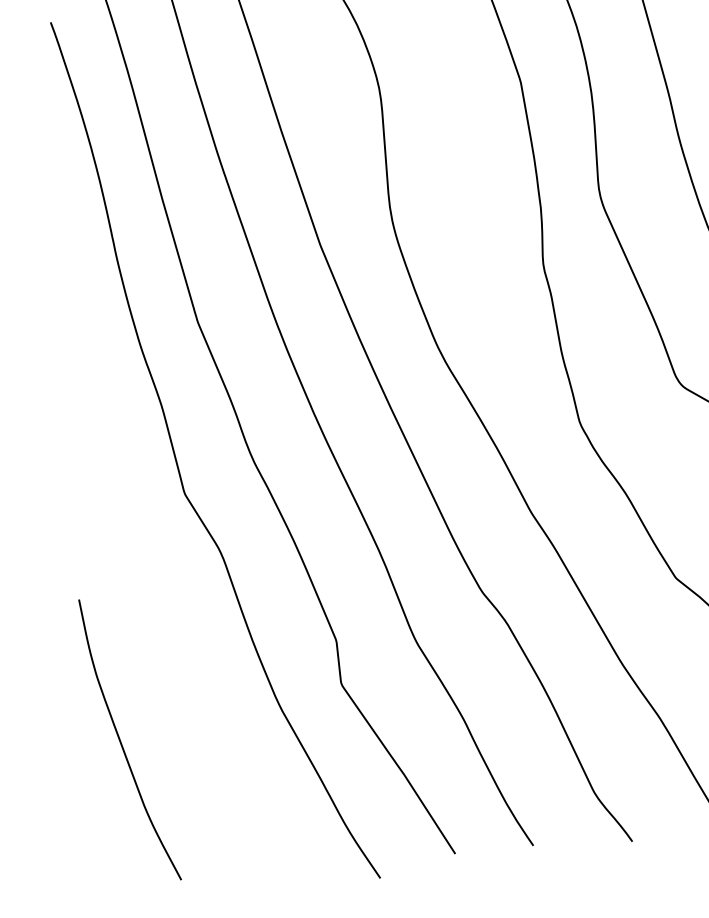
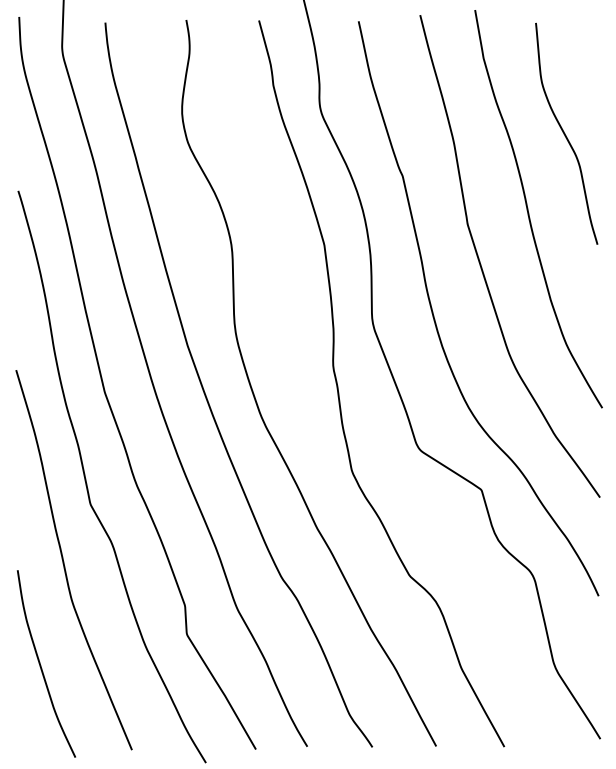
curve: (149, 582) -> (64, 561), added

